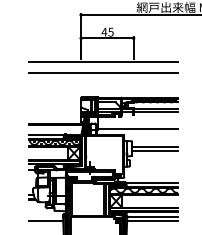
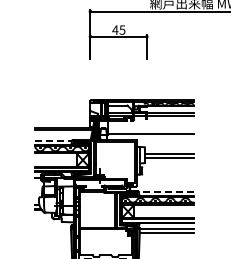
line: (103, 61) -> (114, 61), removed
line: (103, 73) -> (114, 74), removed
line: (46, 134) -> (53, 140), solid -> dashed
line: (151, 182) -> (166, 191), solid -> dashed
line: (45, 220) -> (52, 232), removed

